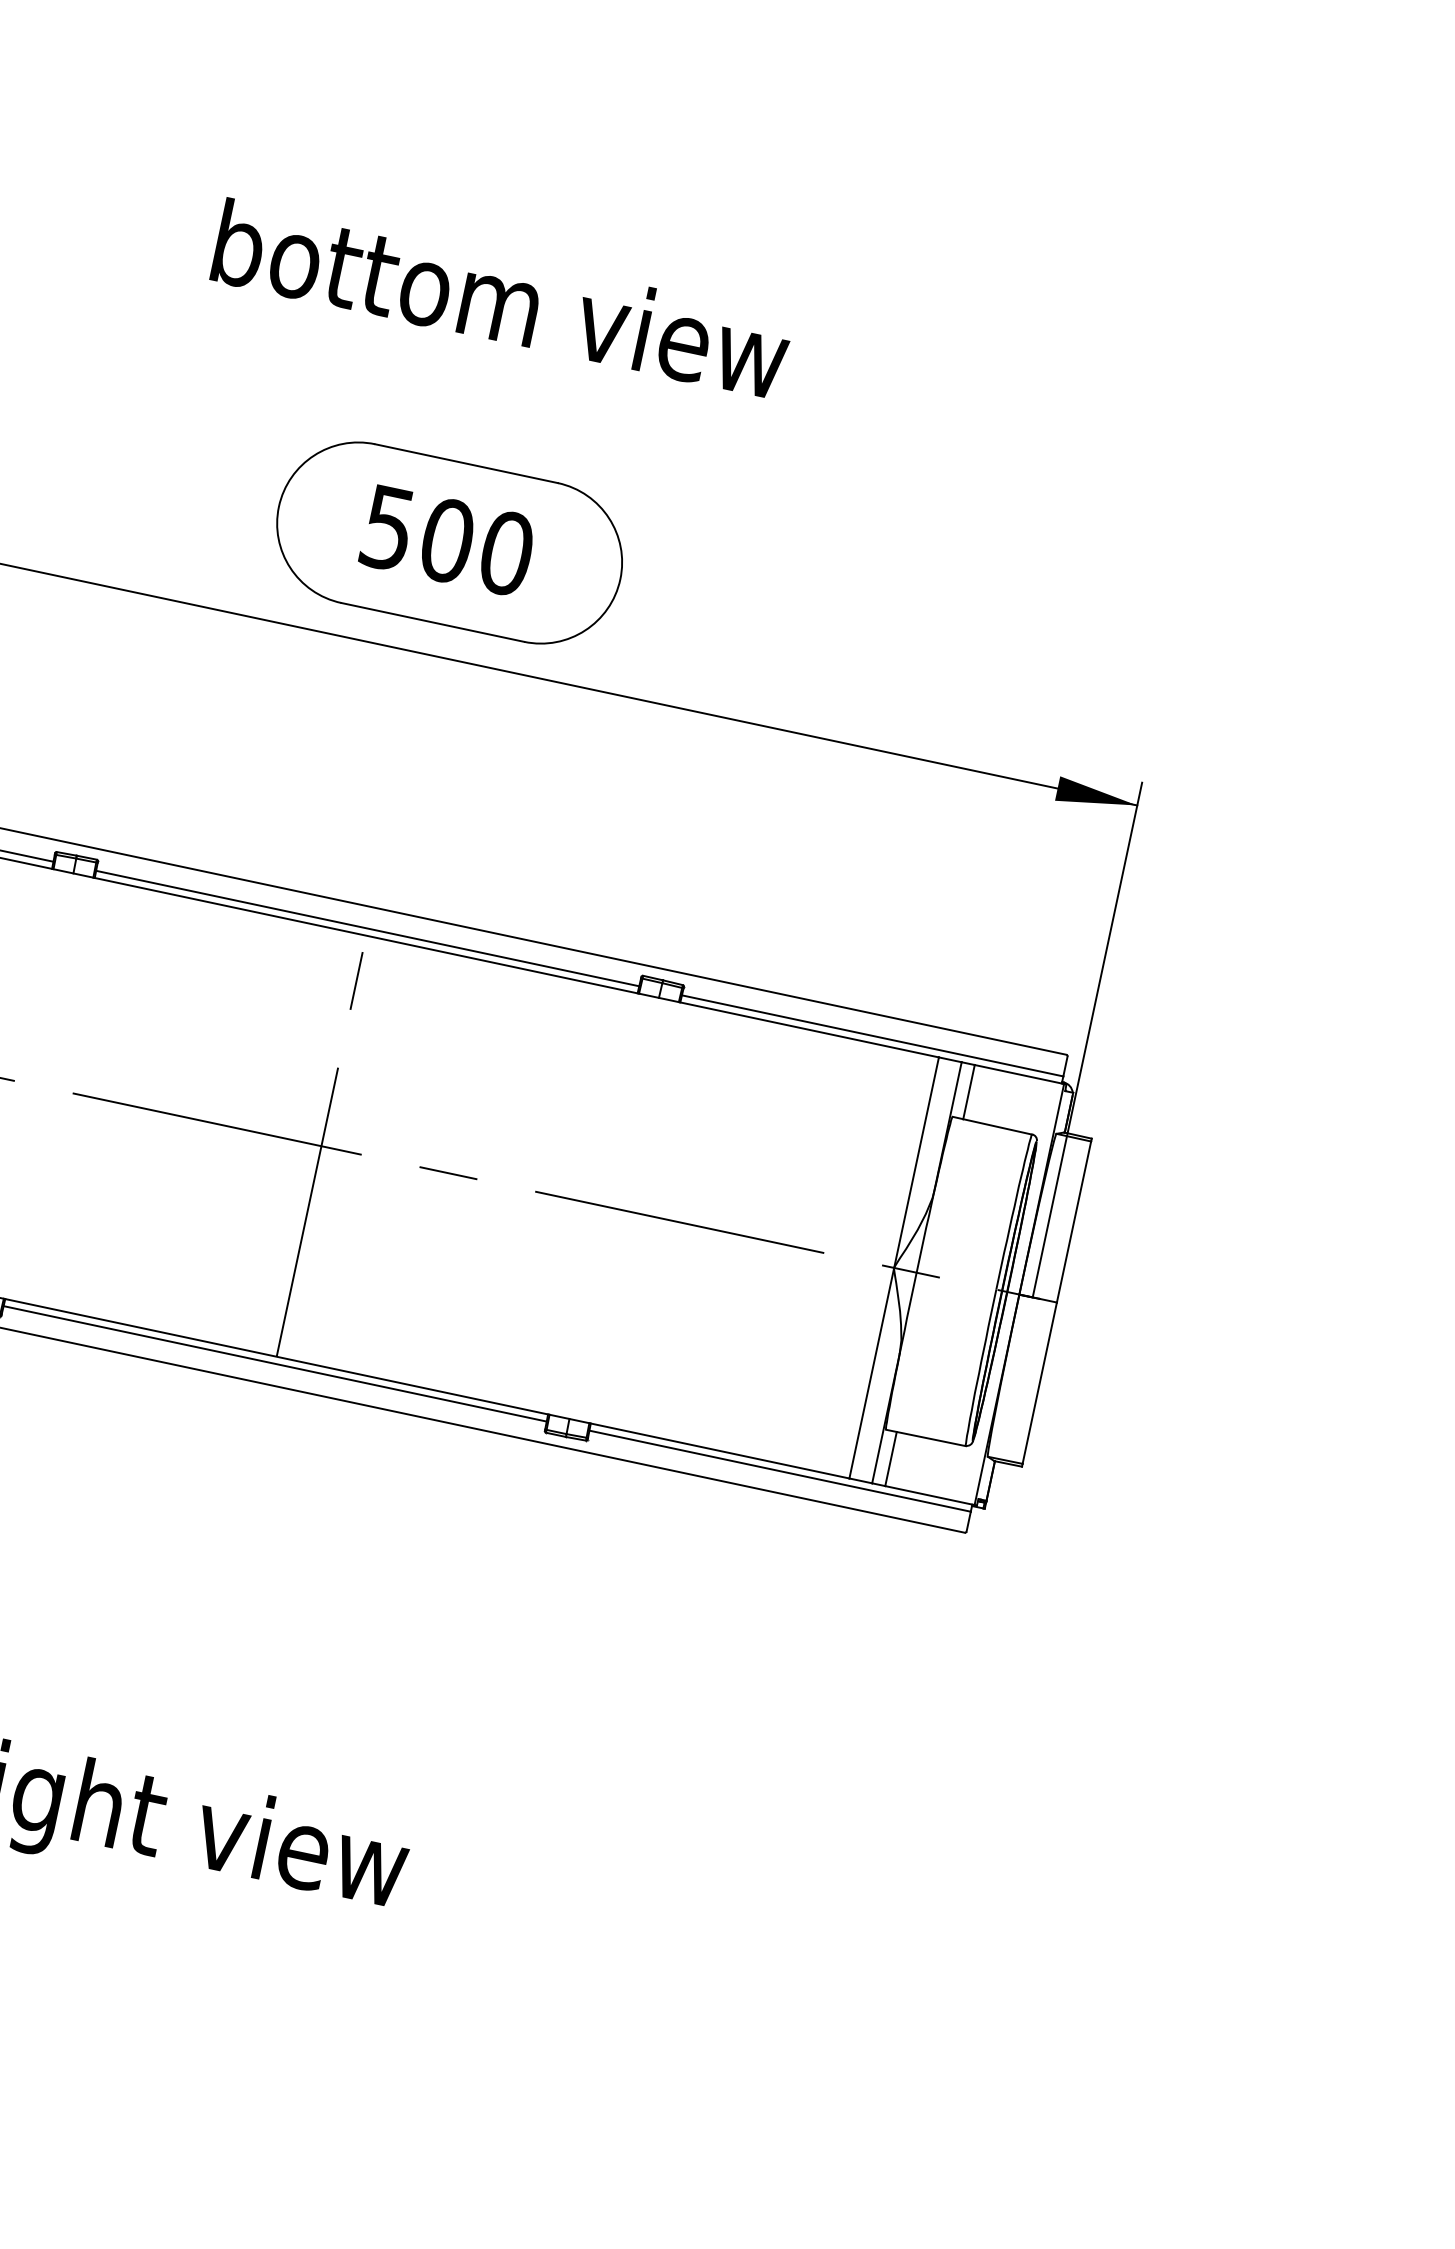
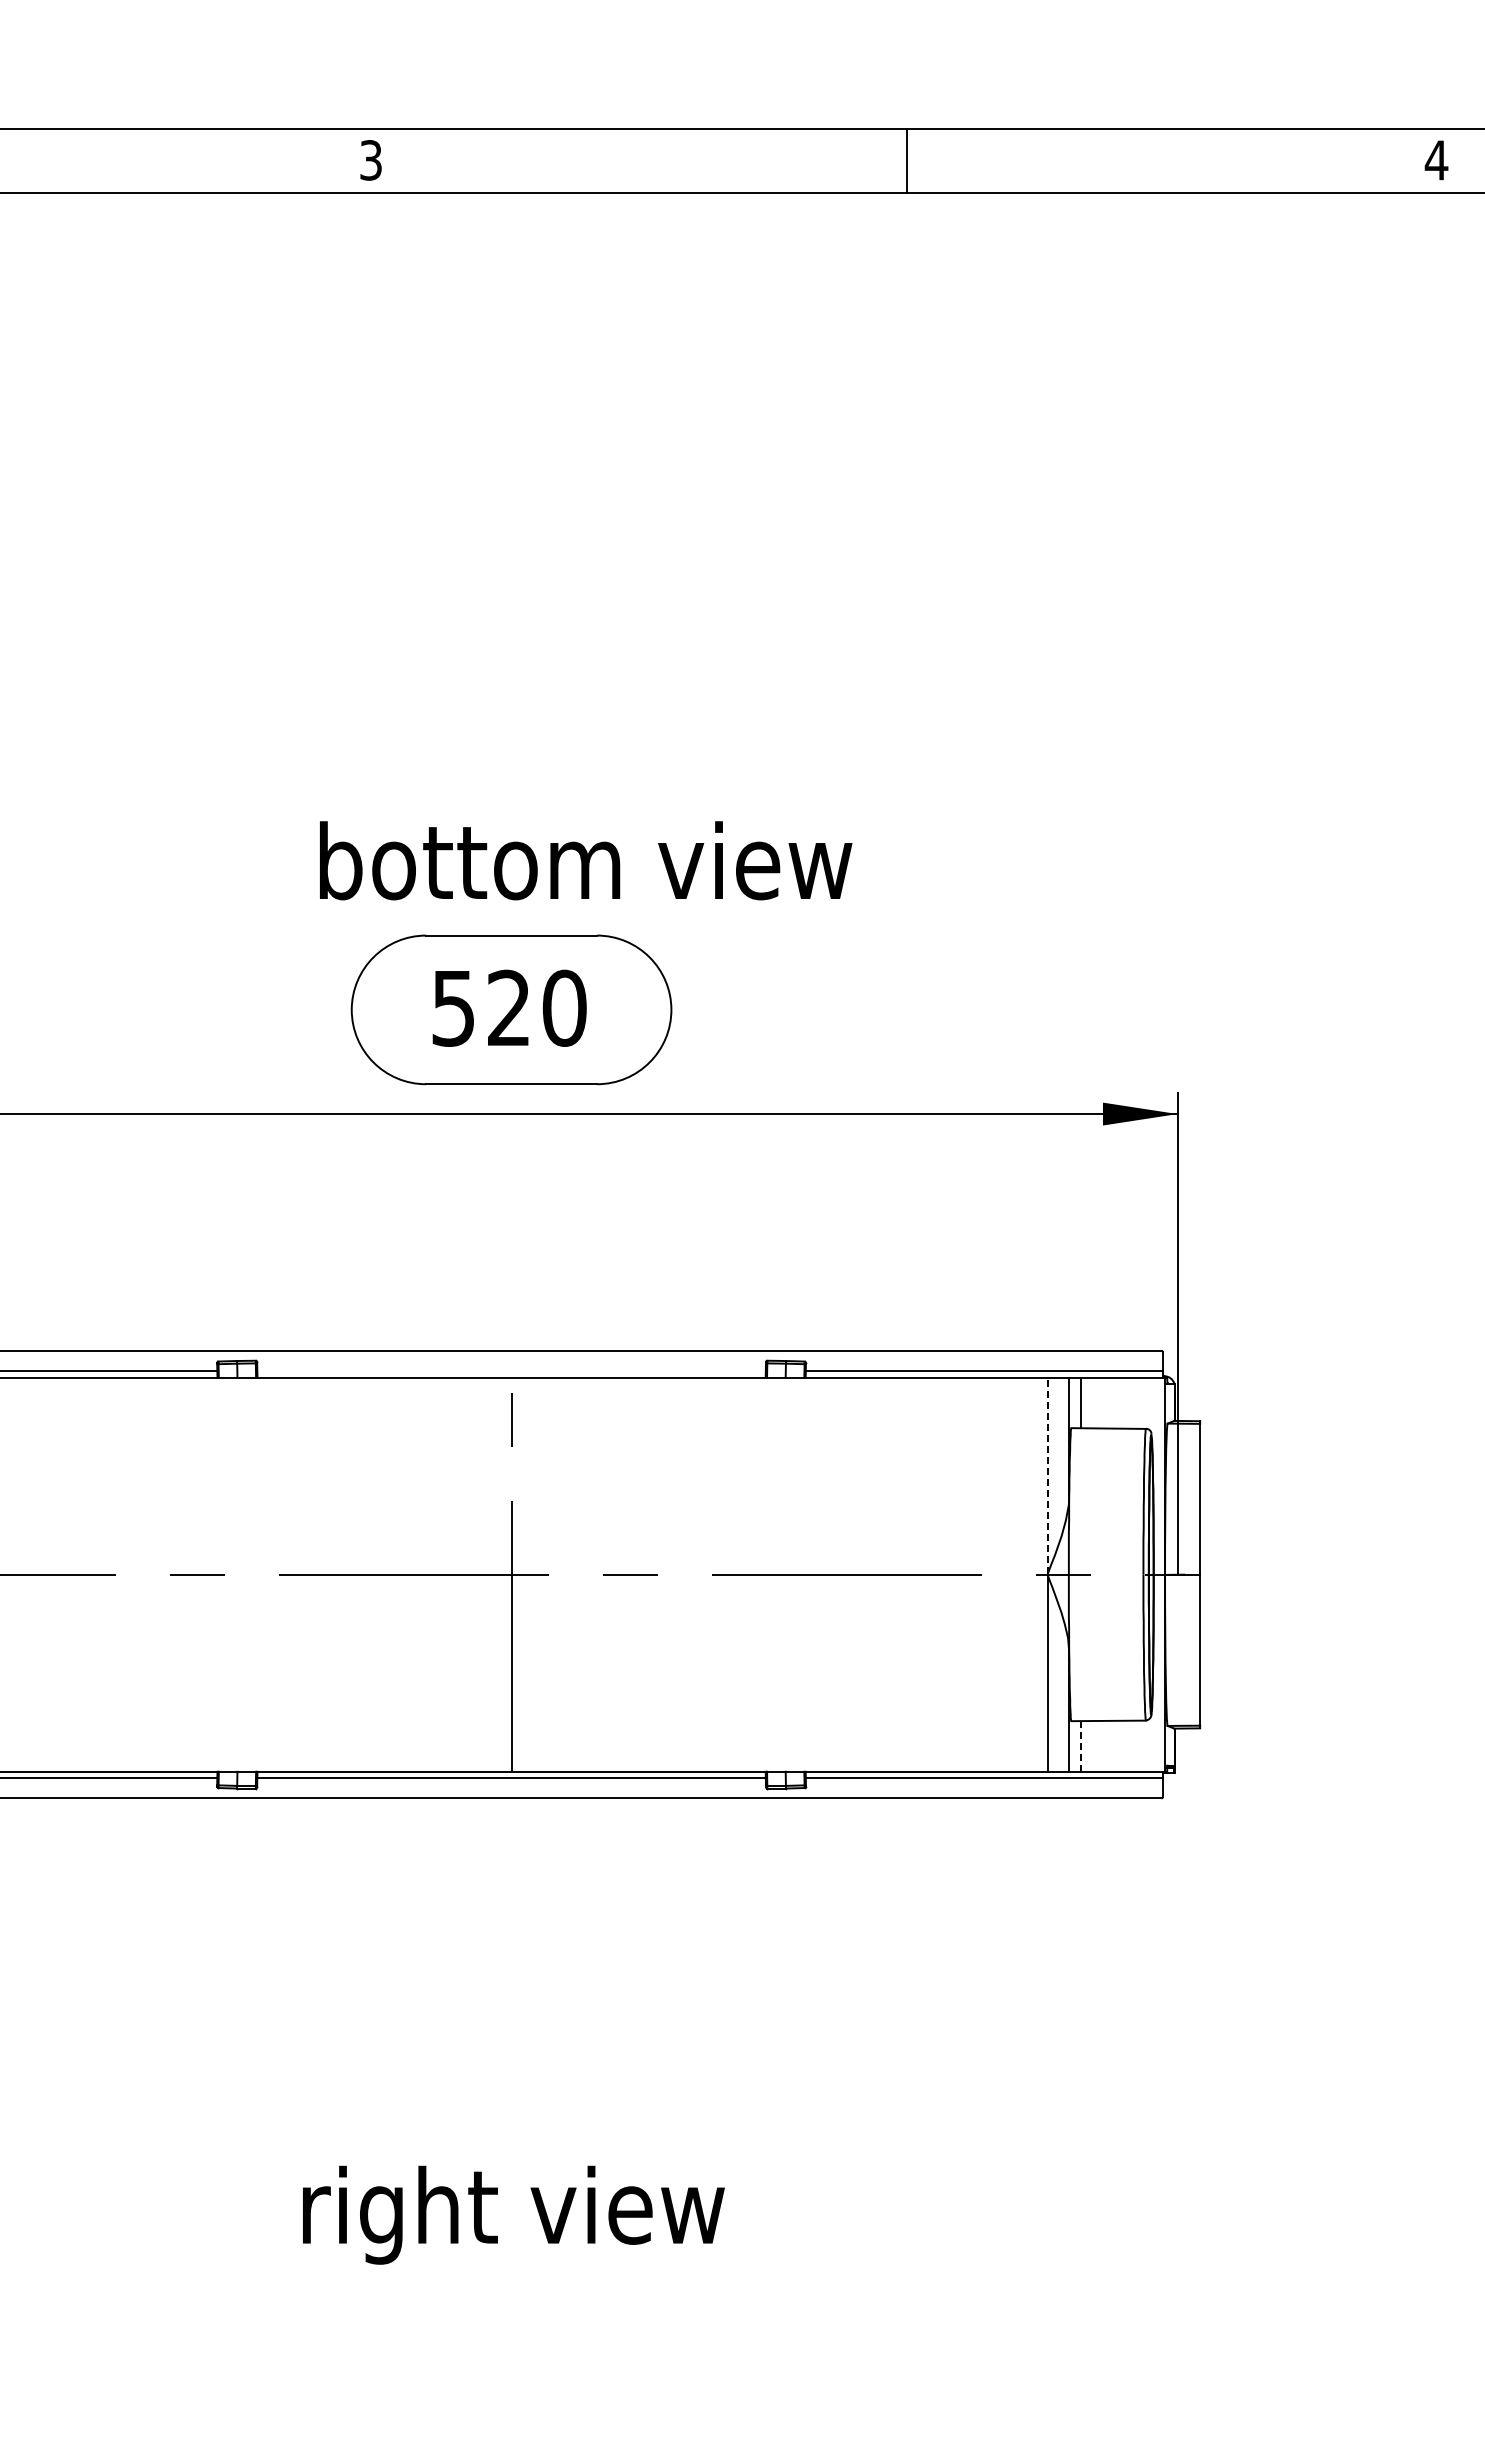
text: (502, 299) -> (586, 860), moved
text: (447, 539) -> (509, 1007), 500 -> 520
line: (367, 928) -> (511, 1370), removed
line: (916, 1161) -> (1047, 1475), solid -> dashed
line: (891, 1458) -> (1081, 1745), solid -> dashed

